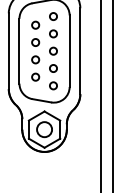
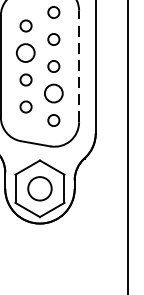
circle: (35, 42) -> (25, 52), size x1.6
line: (69, 51) -> (78, 66), solid -> dashed
circle: (53, 68) -> (53, 93), size x1.6

